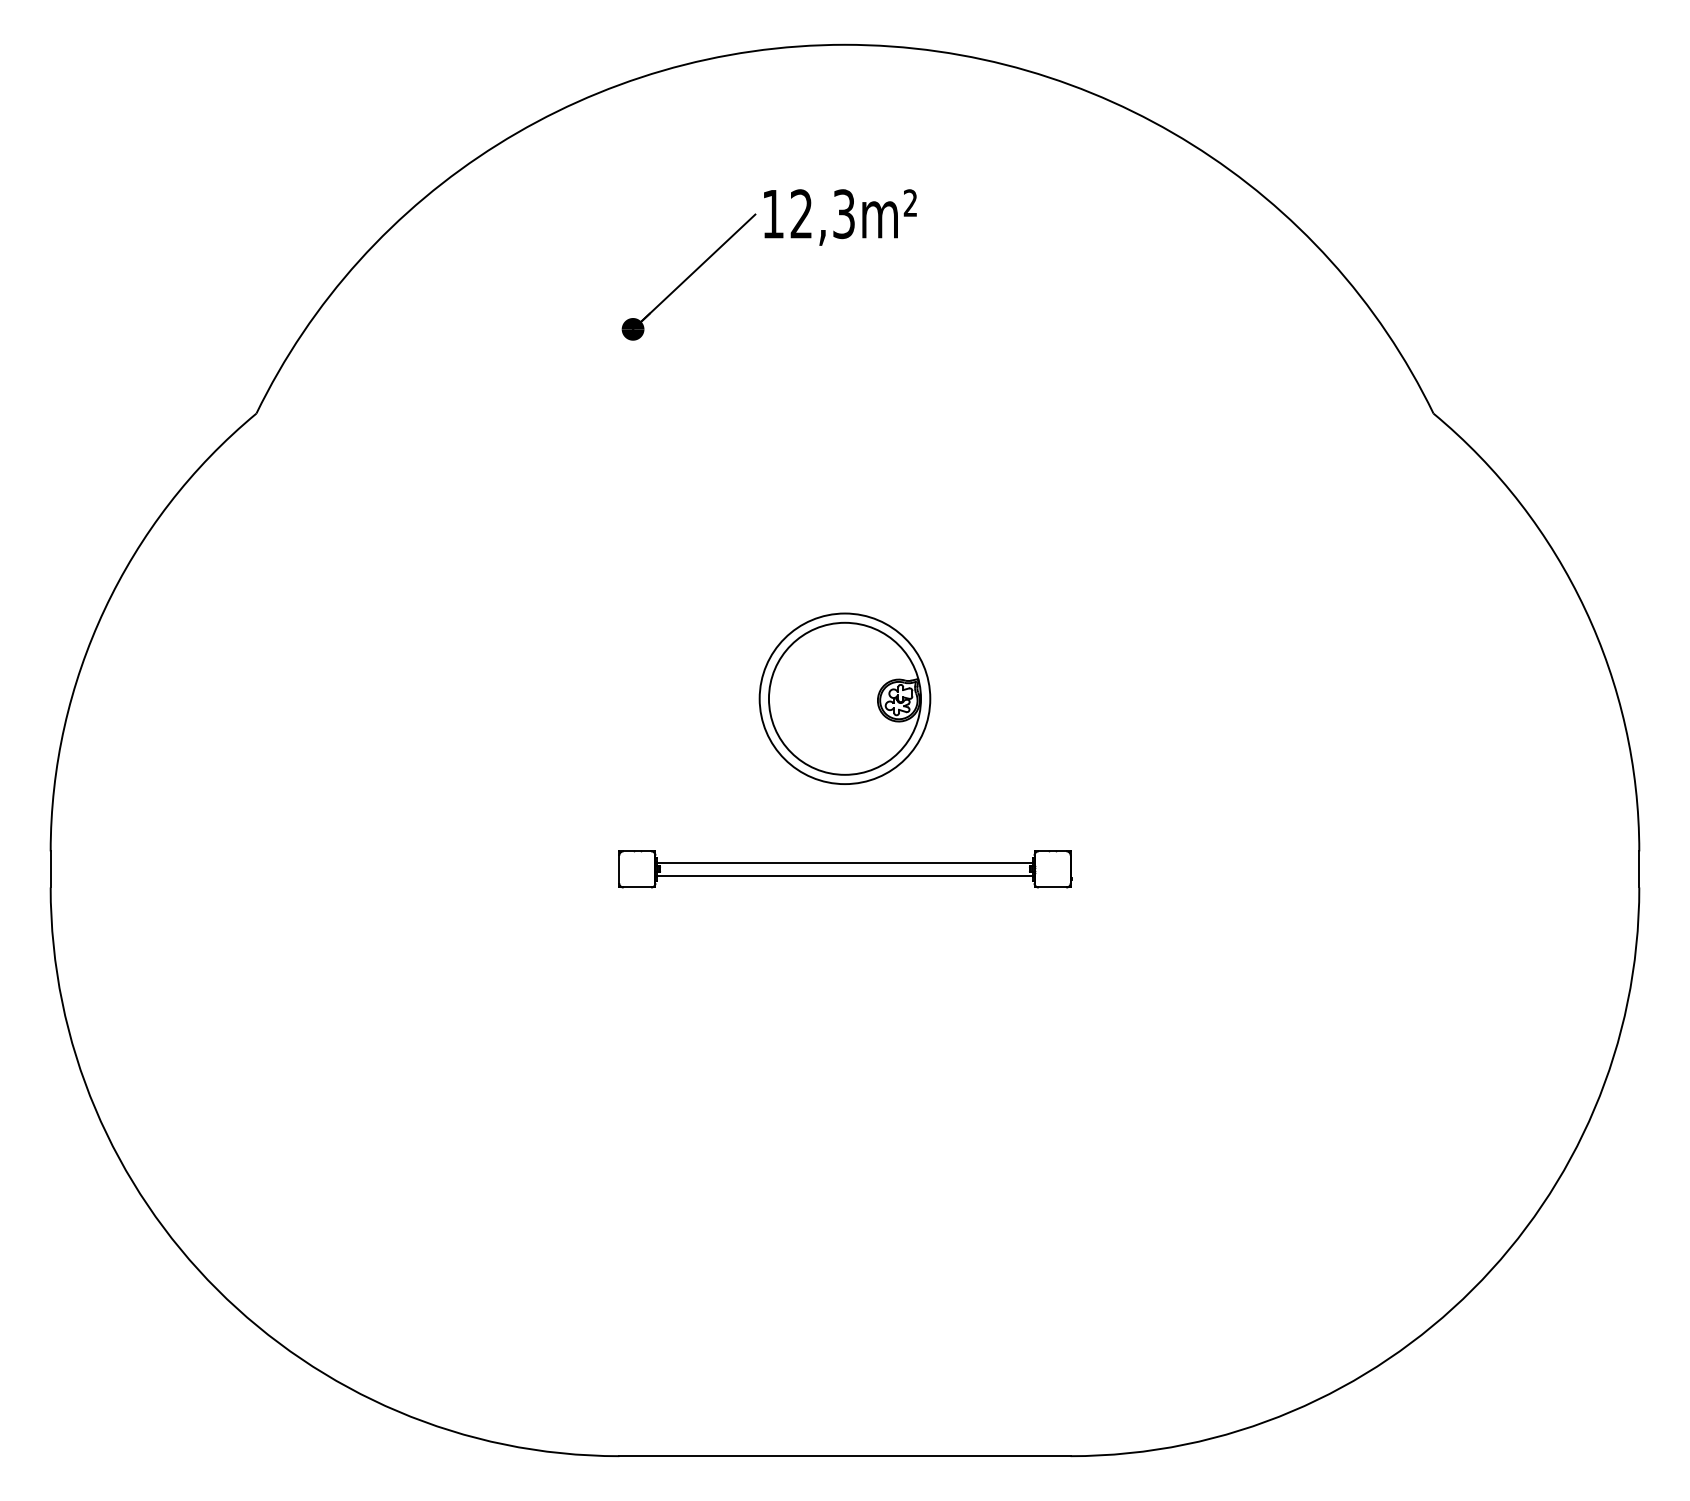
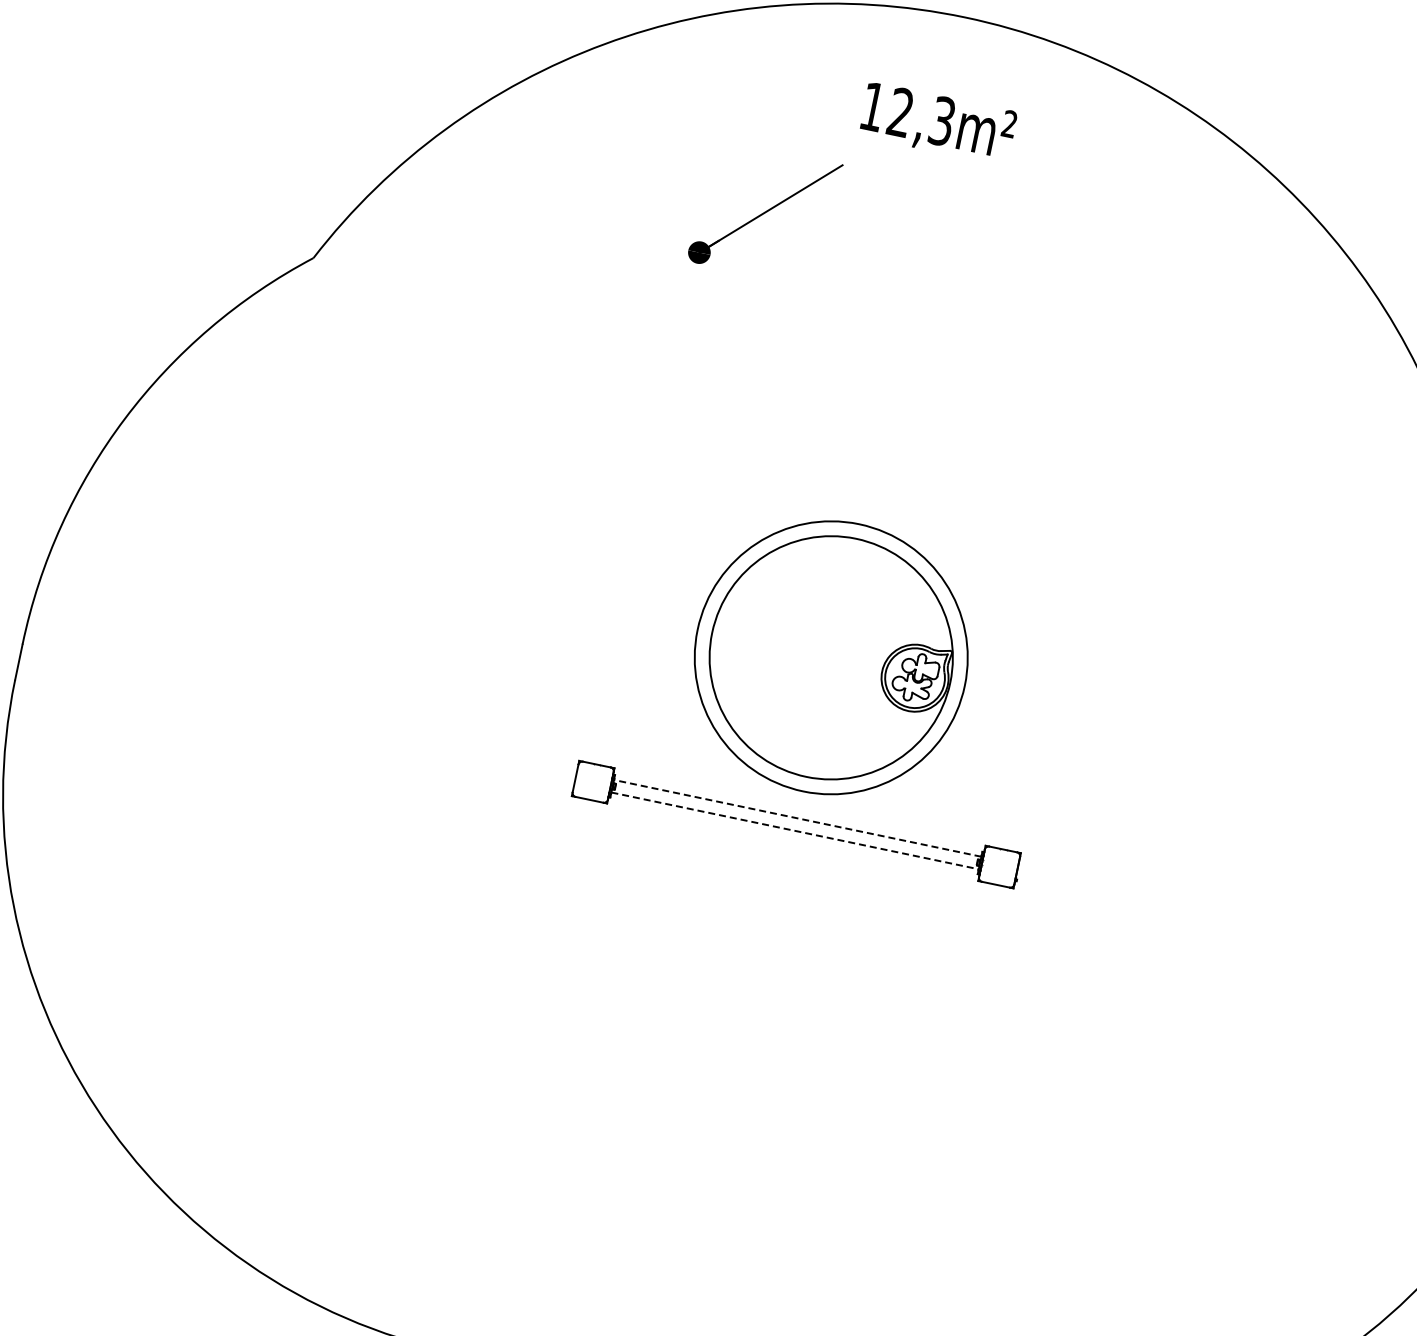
text: (840, 217) -> (938, 123), moved
part: (844, 698) -> (830, 657), size x1.6
line: (845, 863) -> (798, 818), solid -> dashed
line: (845, 875) -> (795, 830), solid -> dashed

